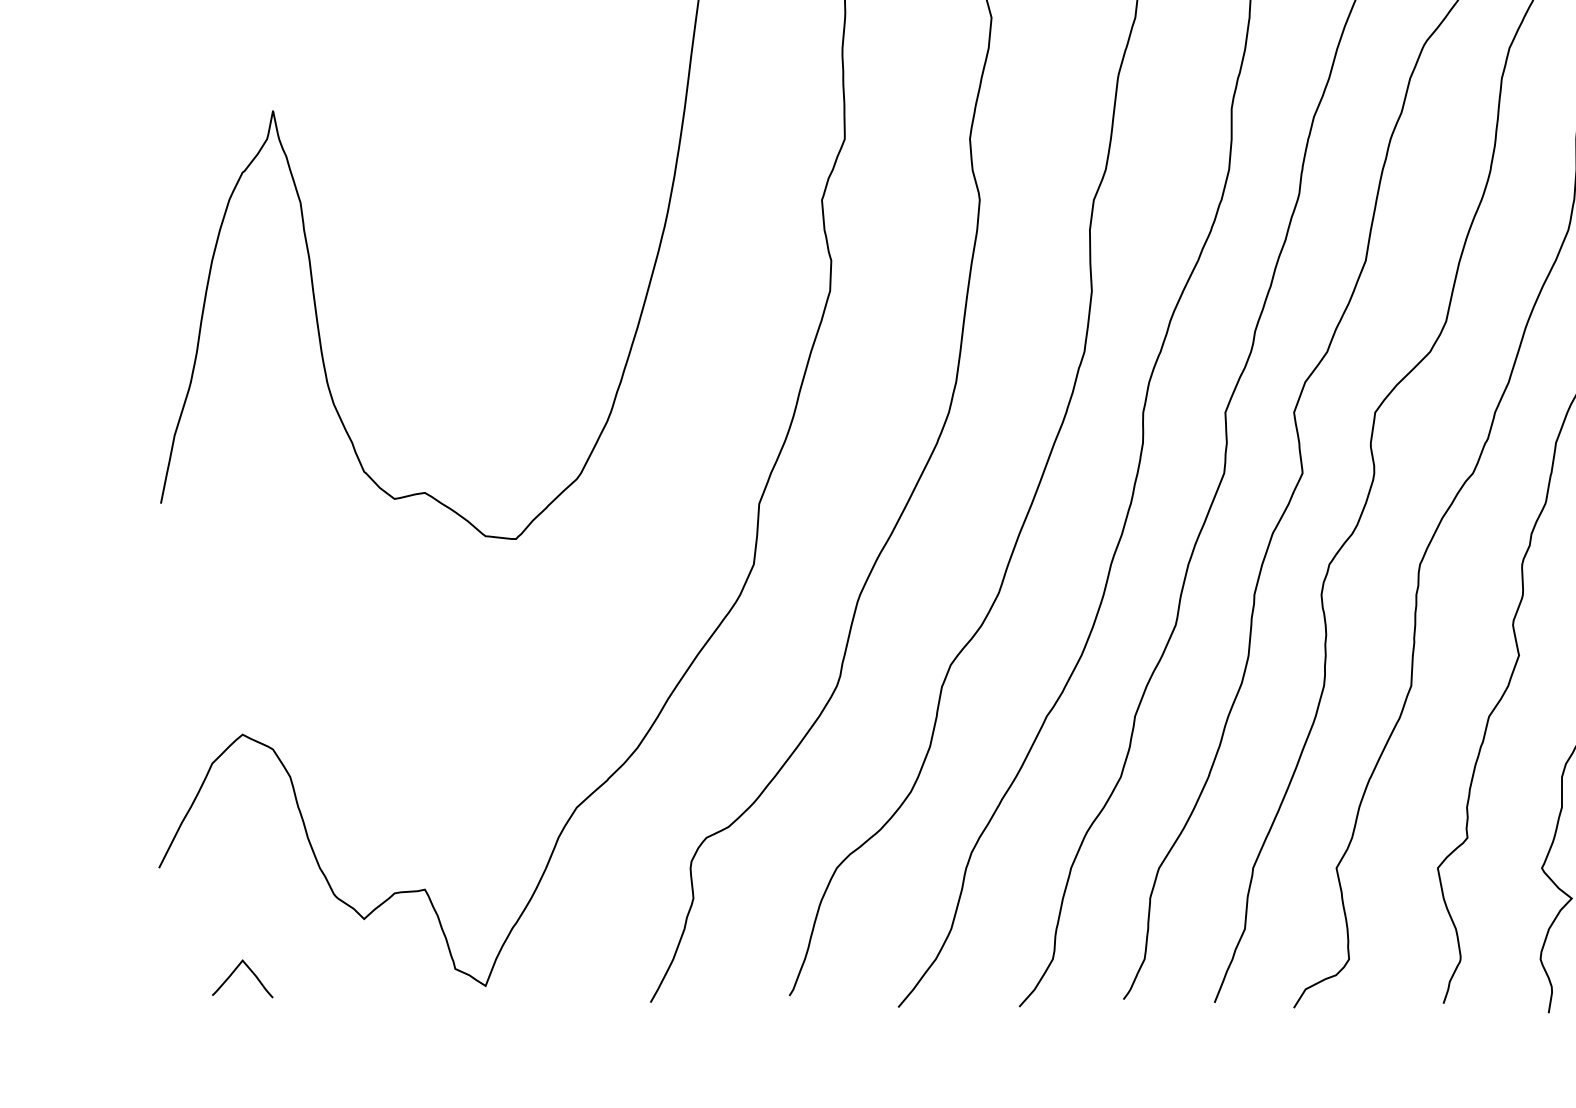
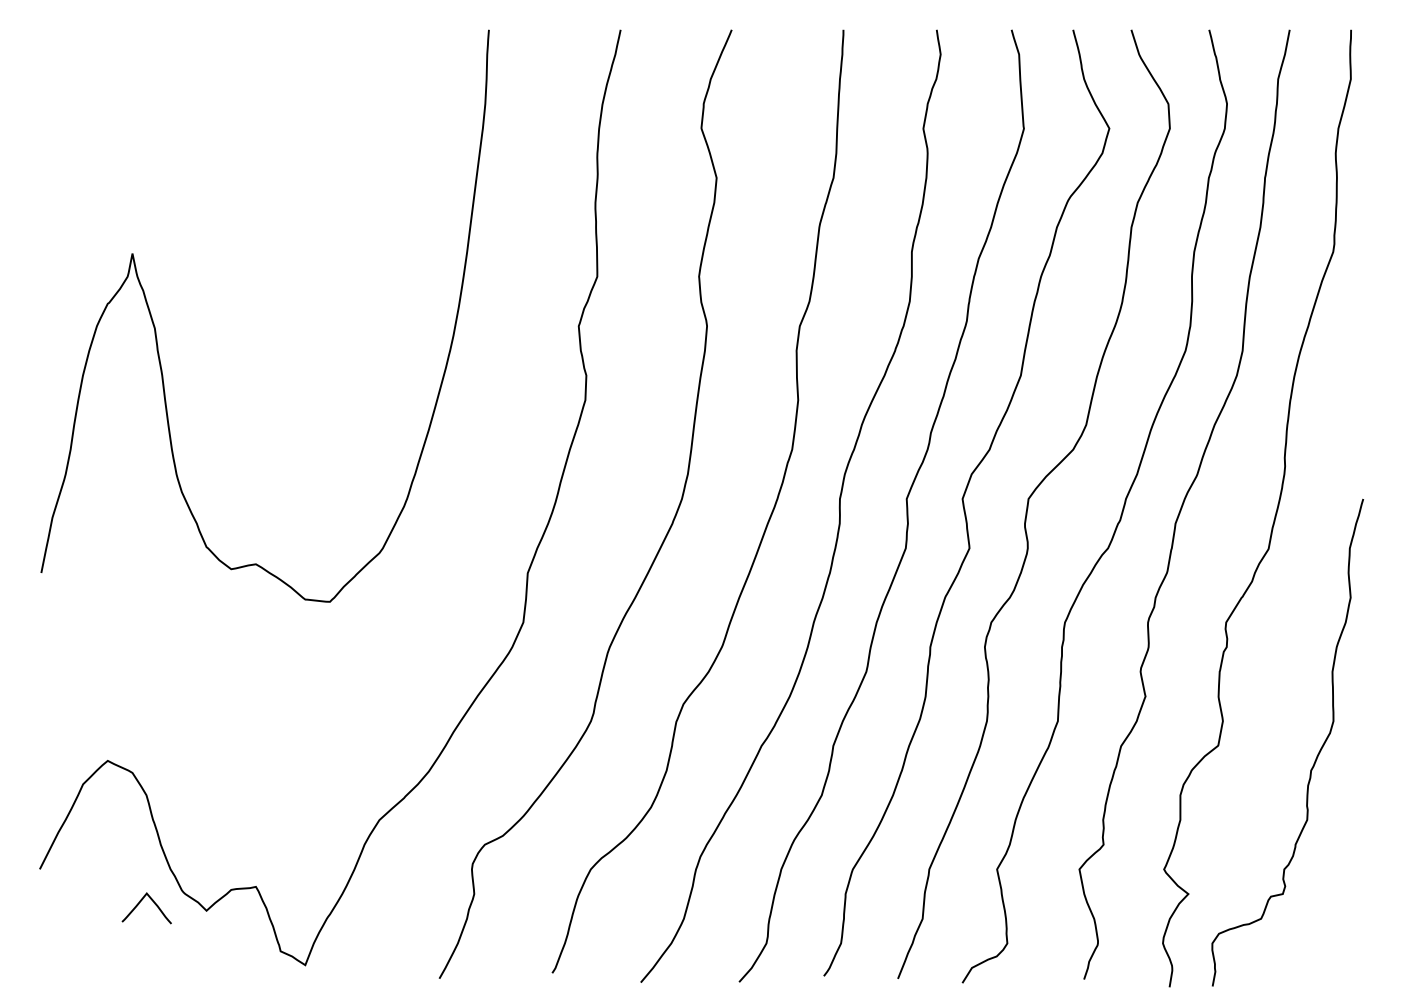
curve: (233, 974) -> (139, 904), moved

